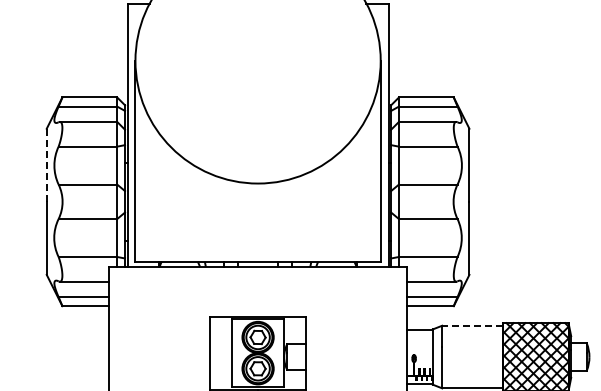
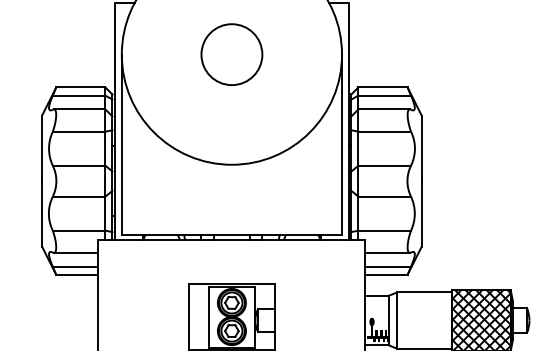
circle: (257, 60) -> (231, 54), added
line: (46, 165) -> (41, 148), dashed -> solid
line: (472, 325) -> (424, 292), dashed -> solid

